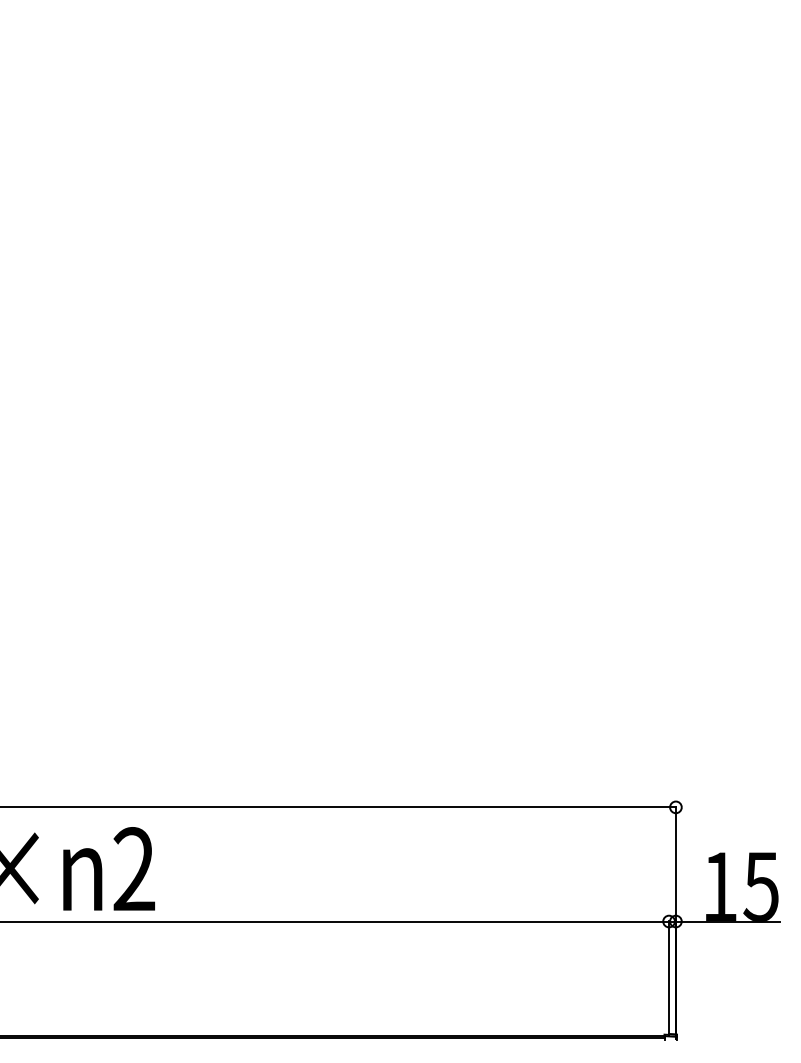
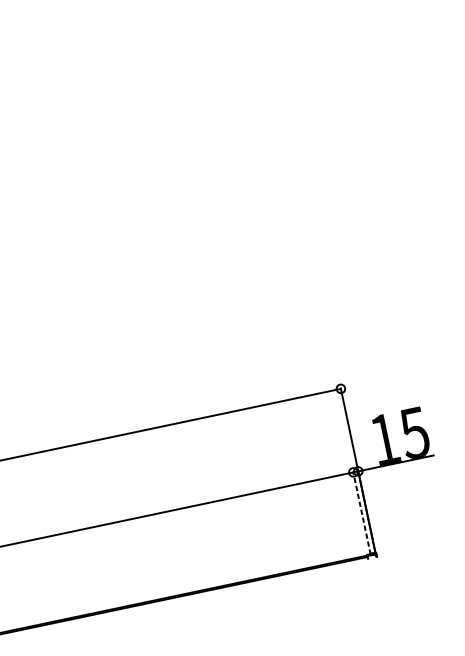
line: (669, 977) -> (362, 512), solid -> dashed

